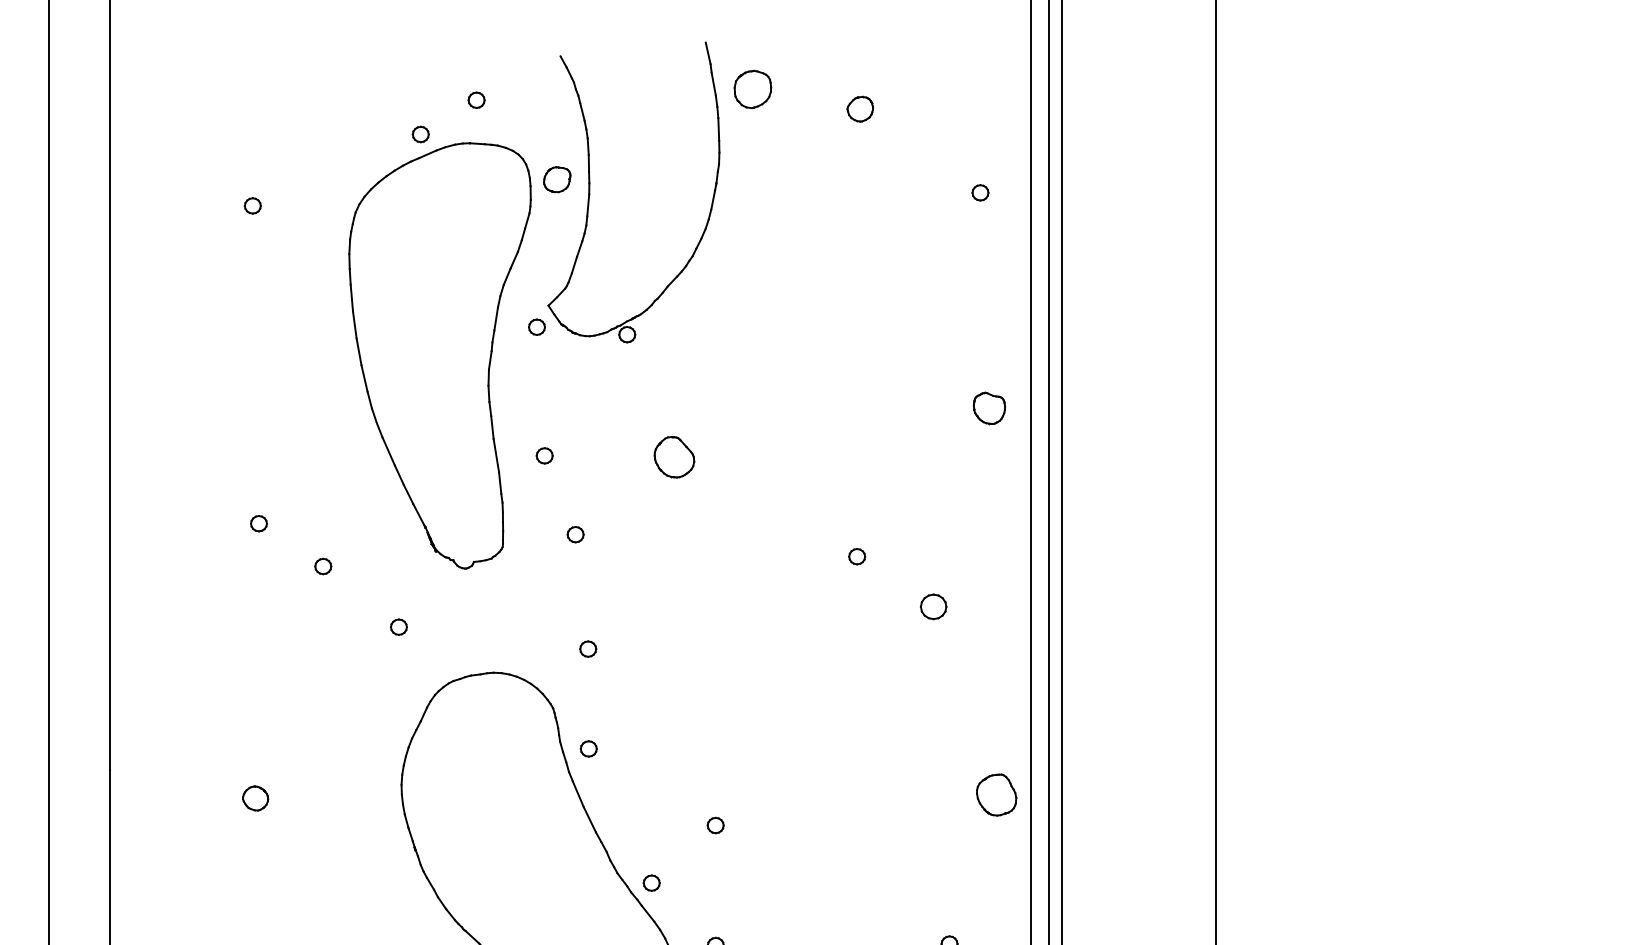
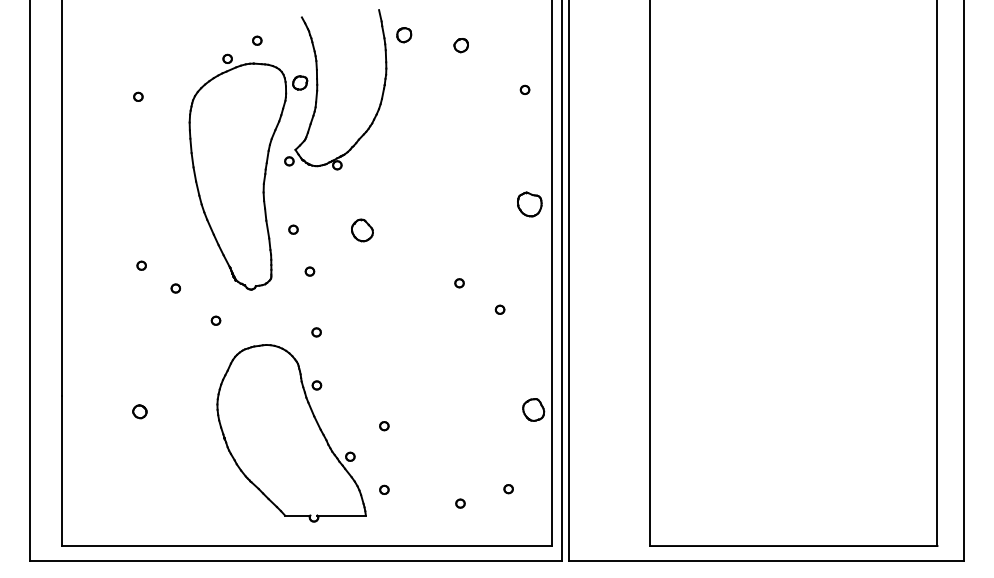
part: (753, 90) -> (404, 35), size x0.71
part: (988, 408) -> (529, 204), size x1.43
part: (932, 605) -> (499, 309), size x0.62

